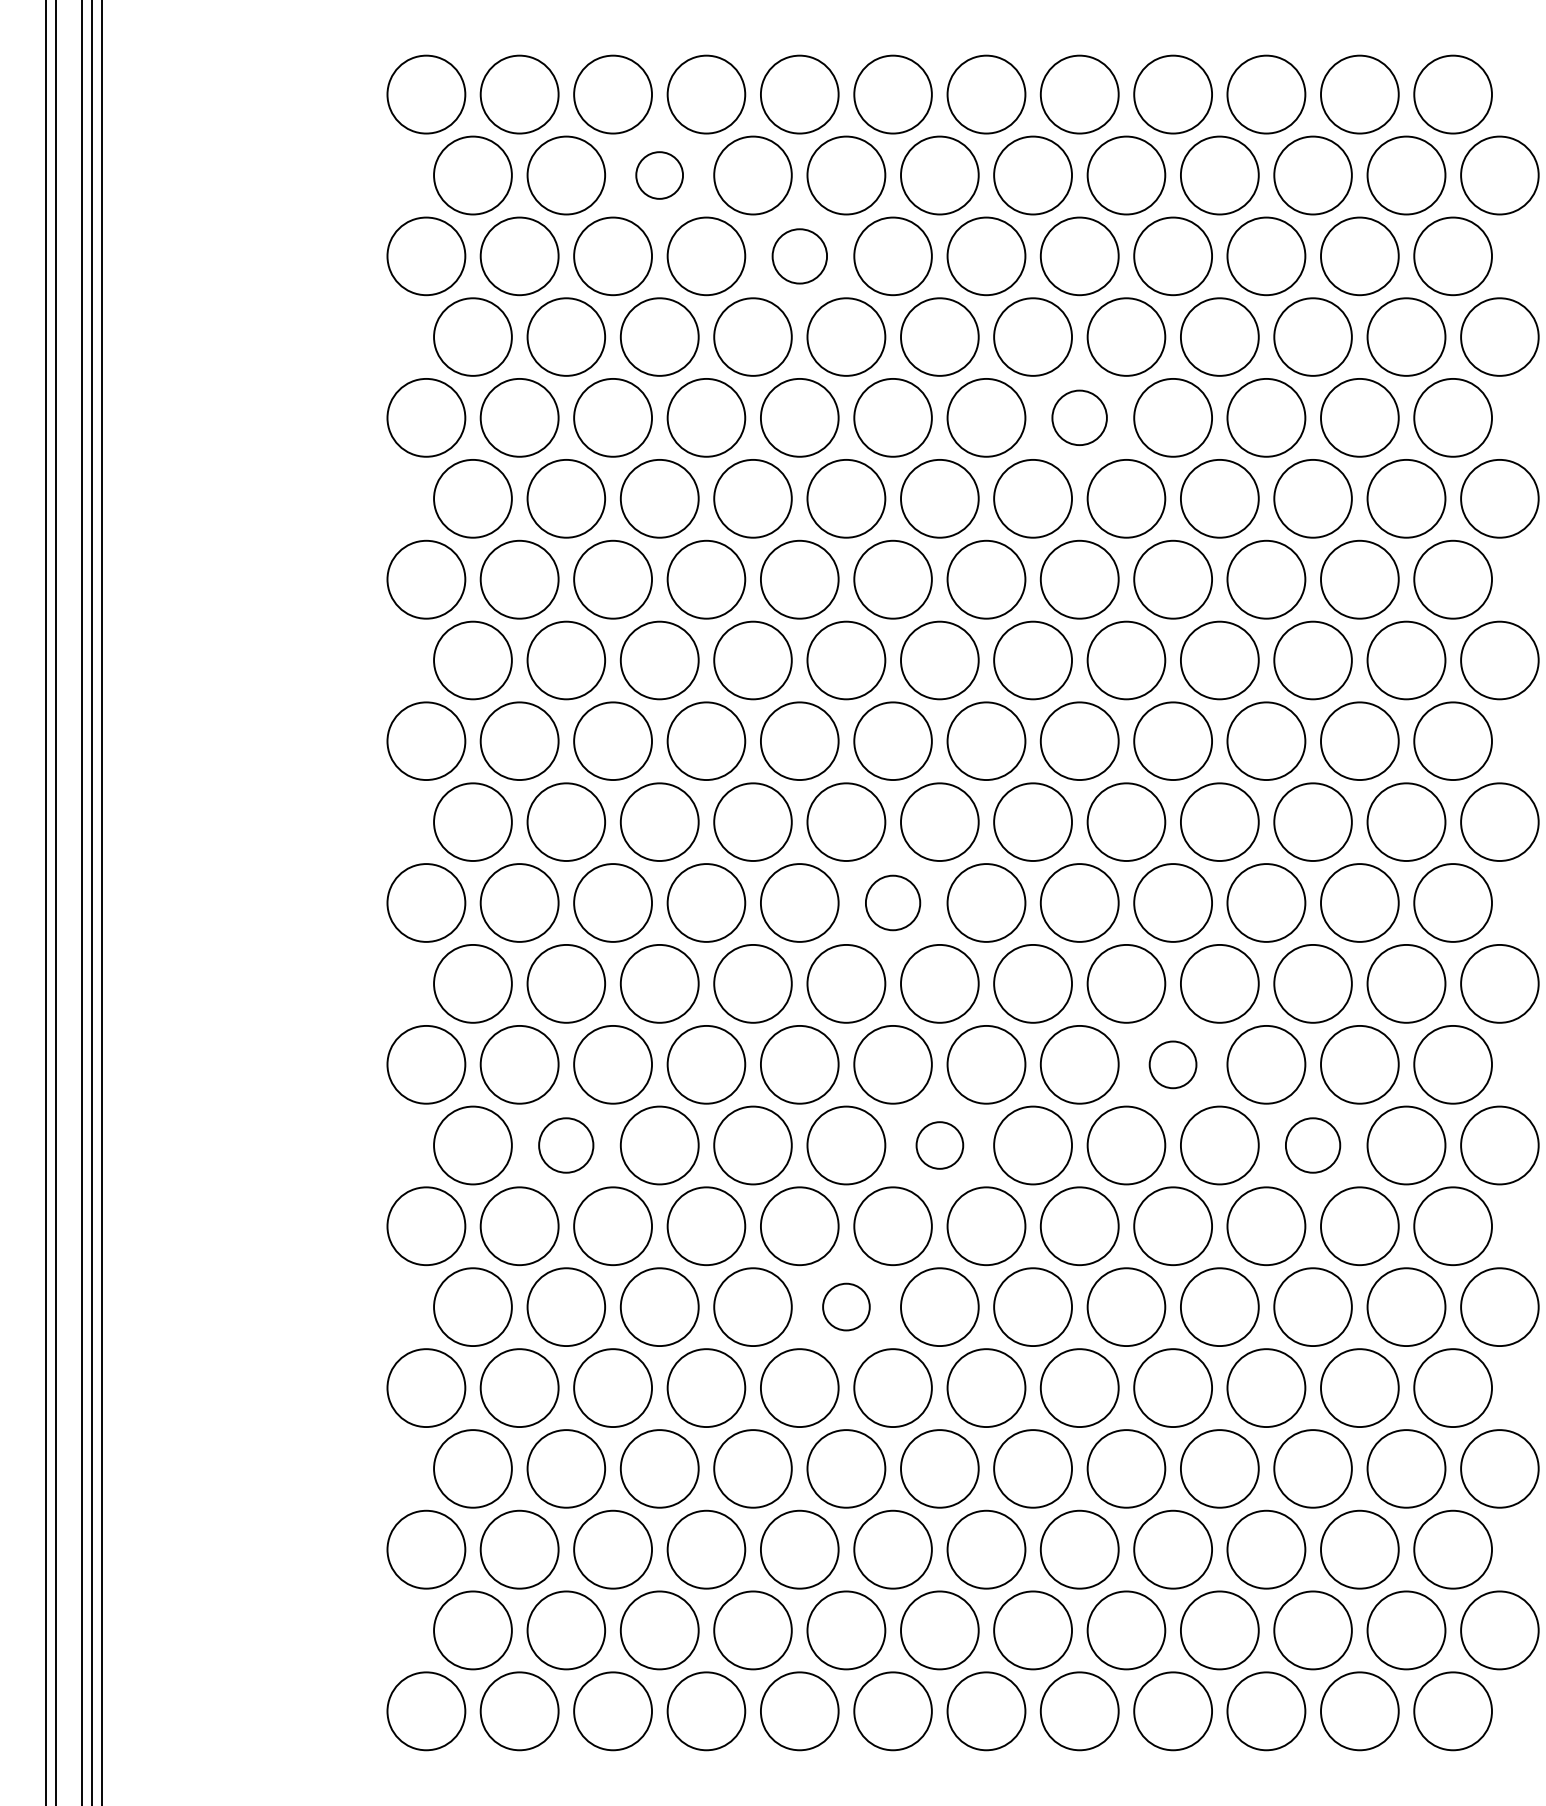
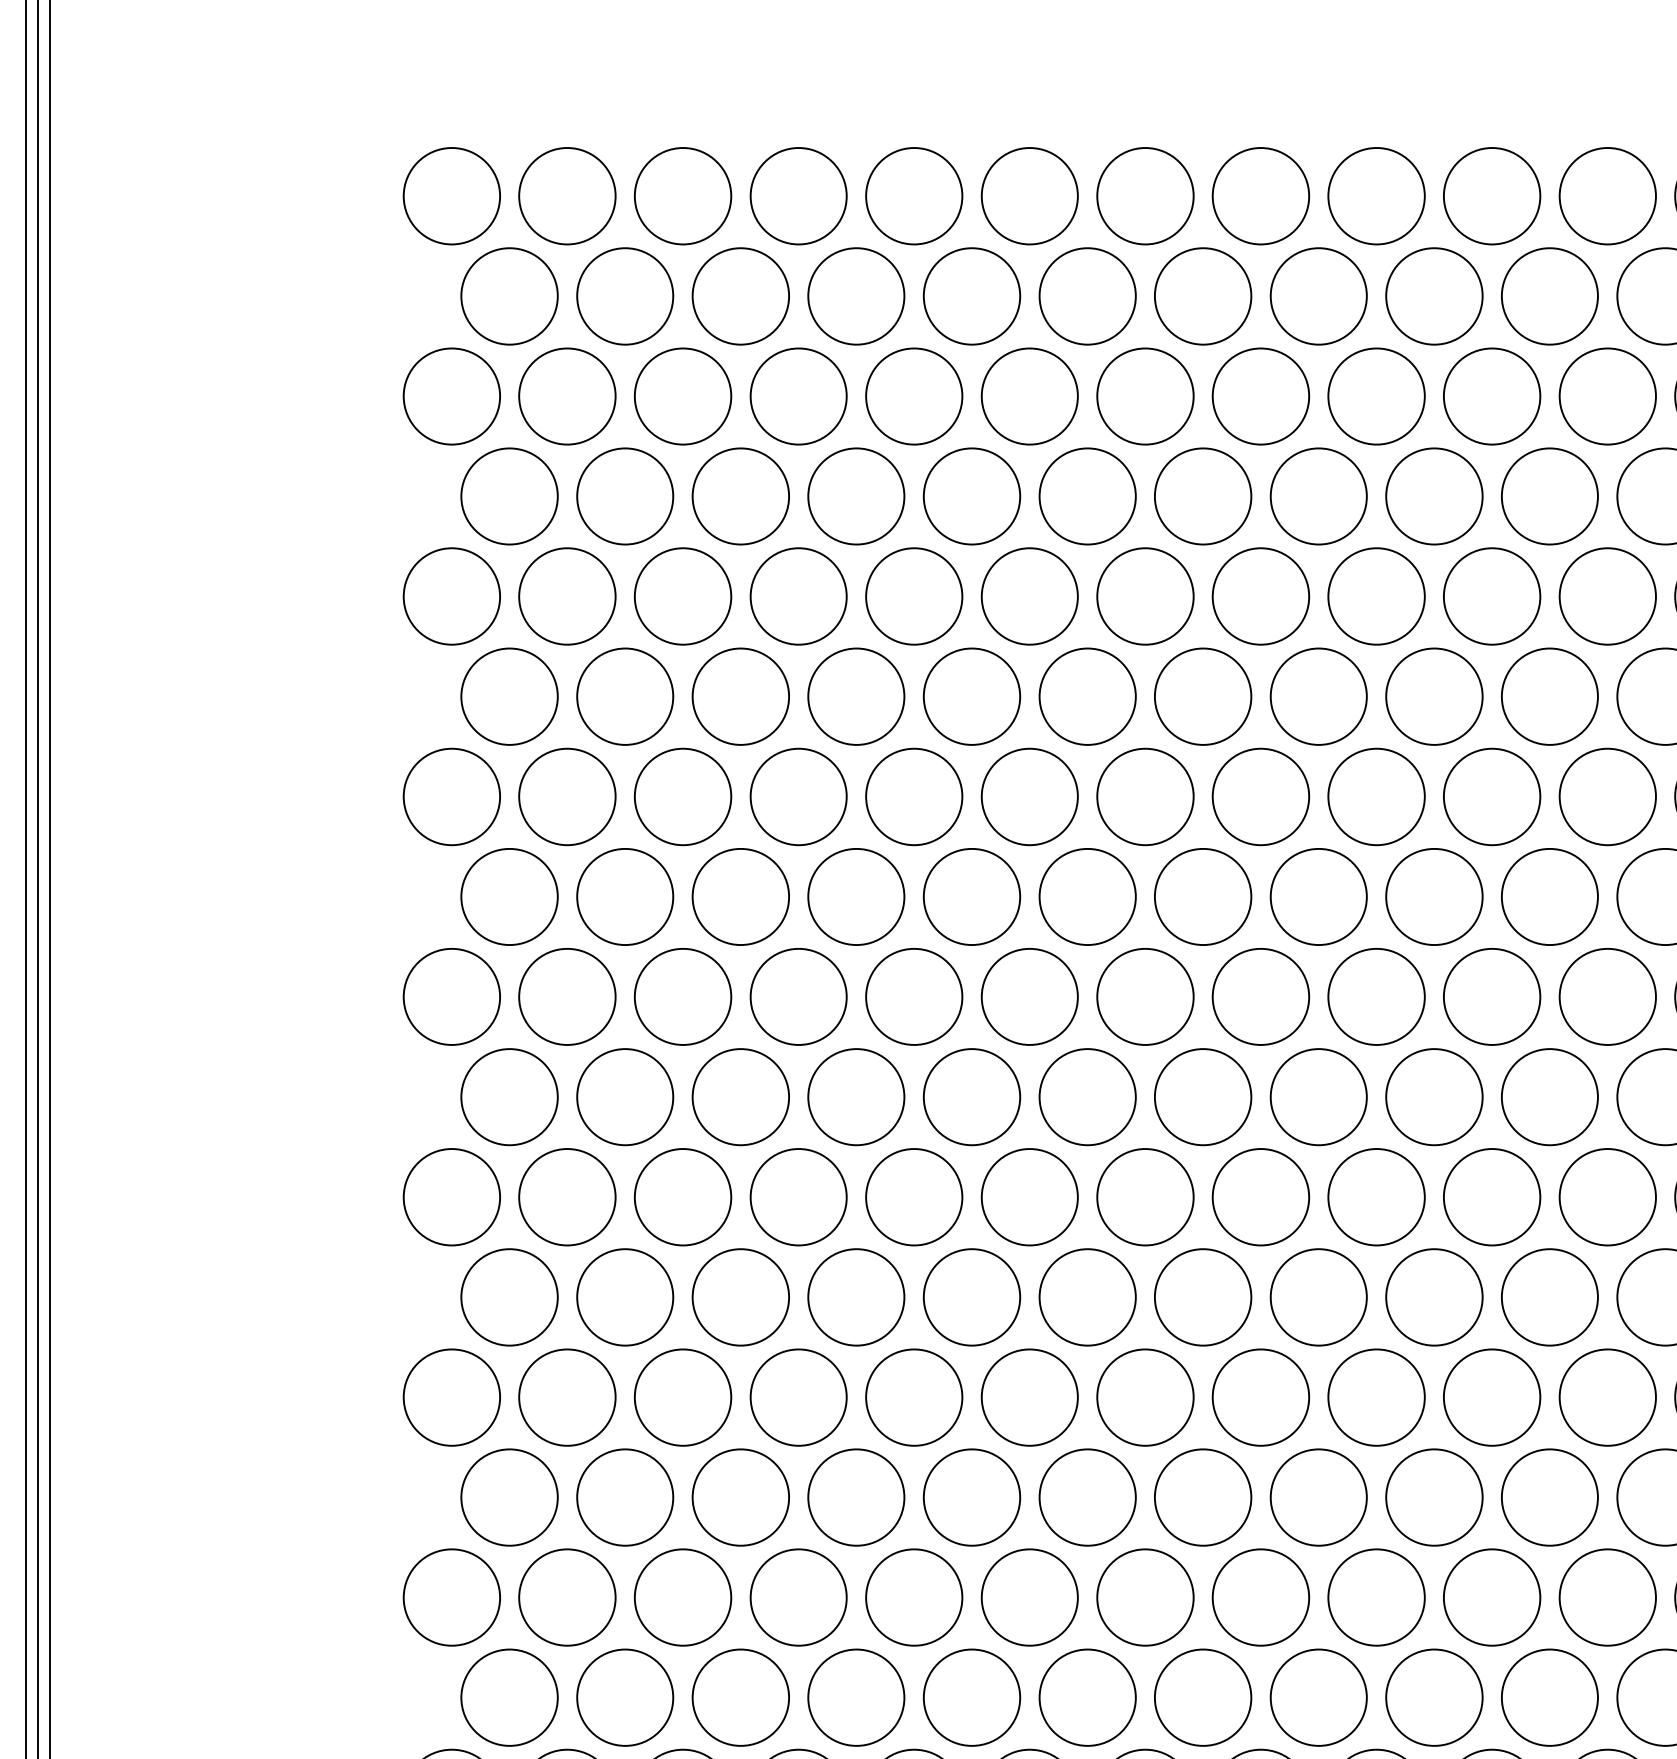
part: (659, 175) -> (740, 296), size x1.67
part: (799, 256) -> (913, 396), size x1.43
part: (1079, 417) -> (1260, 596), size x1.43
part: (892, 902) -> (1029, 1196), size x1.43
part: (1172, 1064) -> (1375, 1397), size x1.67
part: (565, 1145) -> (624, 1497), size x1.43
part: (939, 1145) -> (1087, 1497), size x1.67
part: (1312, 1145) -> (1549, 1497), size x1.43
part: (846, 1306) -> (972, 1696), size x1.67

